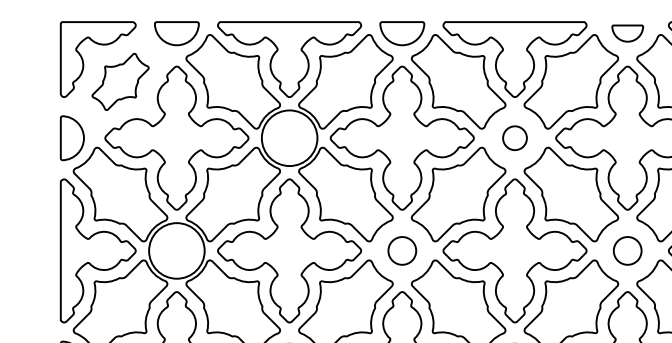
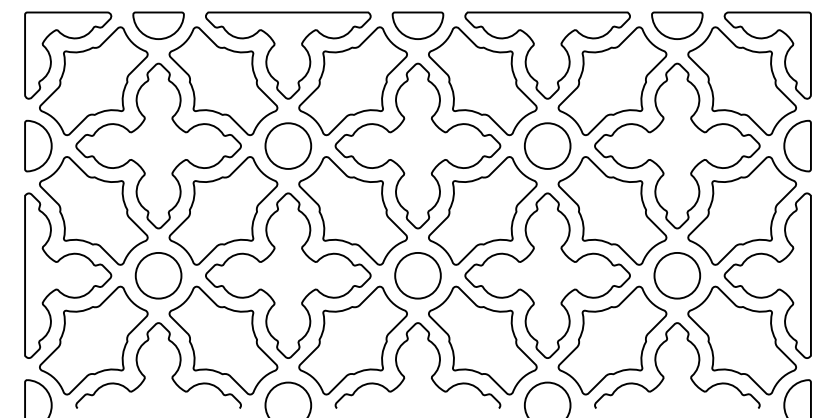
part: (627, 33) -> (677, 25), size x1.43
part: (120, 82) -> (93, 81), size x1.67
circle: (289, 137) -> (288, 145), size x0.71
circle: (514, 137) -> (547, 145), size x1.67
circle: (176, 250) -> (158, 275), size x0.71
circle: (401, 250) -> (417, 275), size x1.43
circle: (627, 250) -> (677, 275), size x1.43

